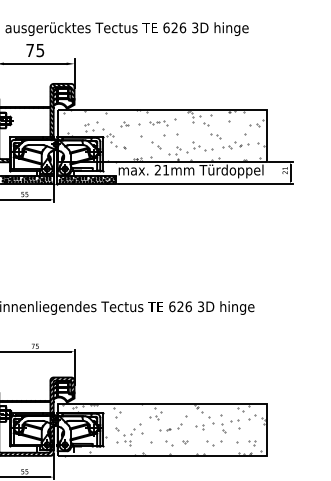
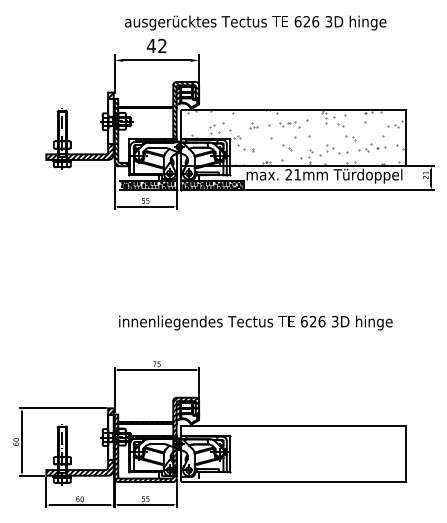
text: (34, 49) -> (156, 45), 75 -> 42
hatch: (164, 429) -> (295, 453), removed

